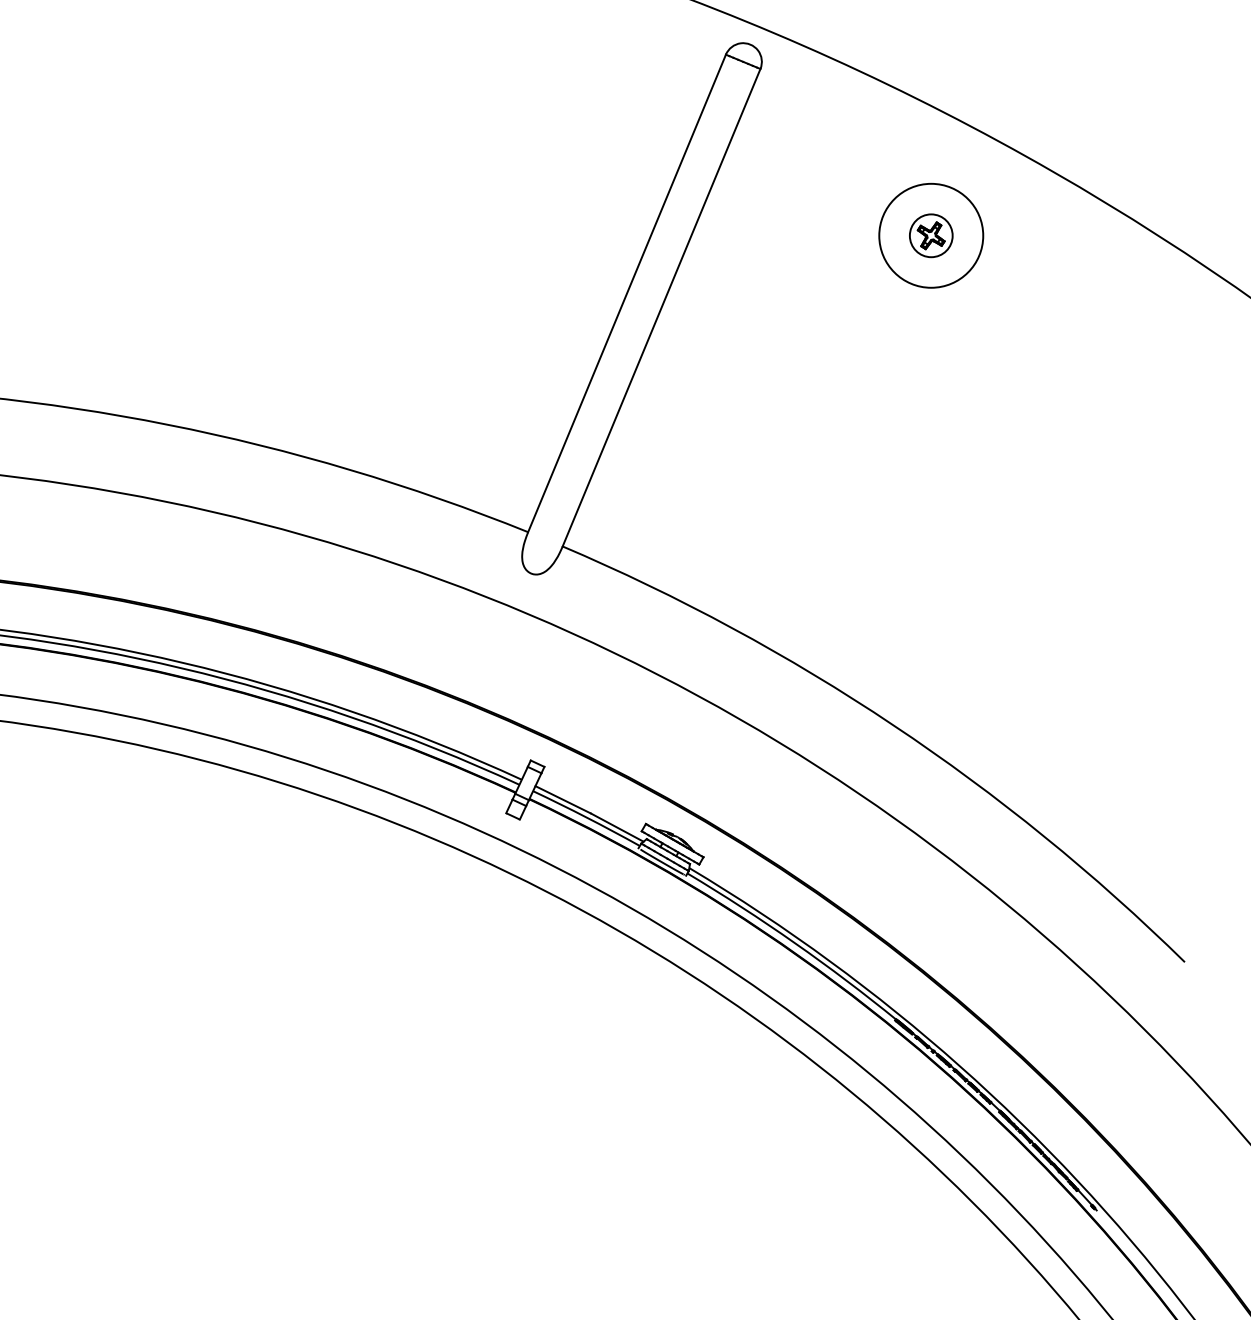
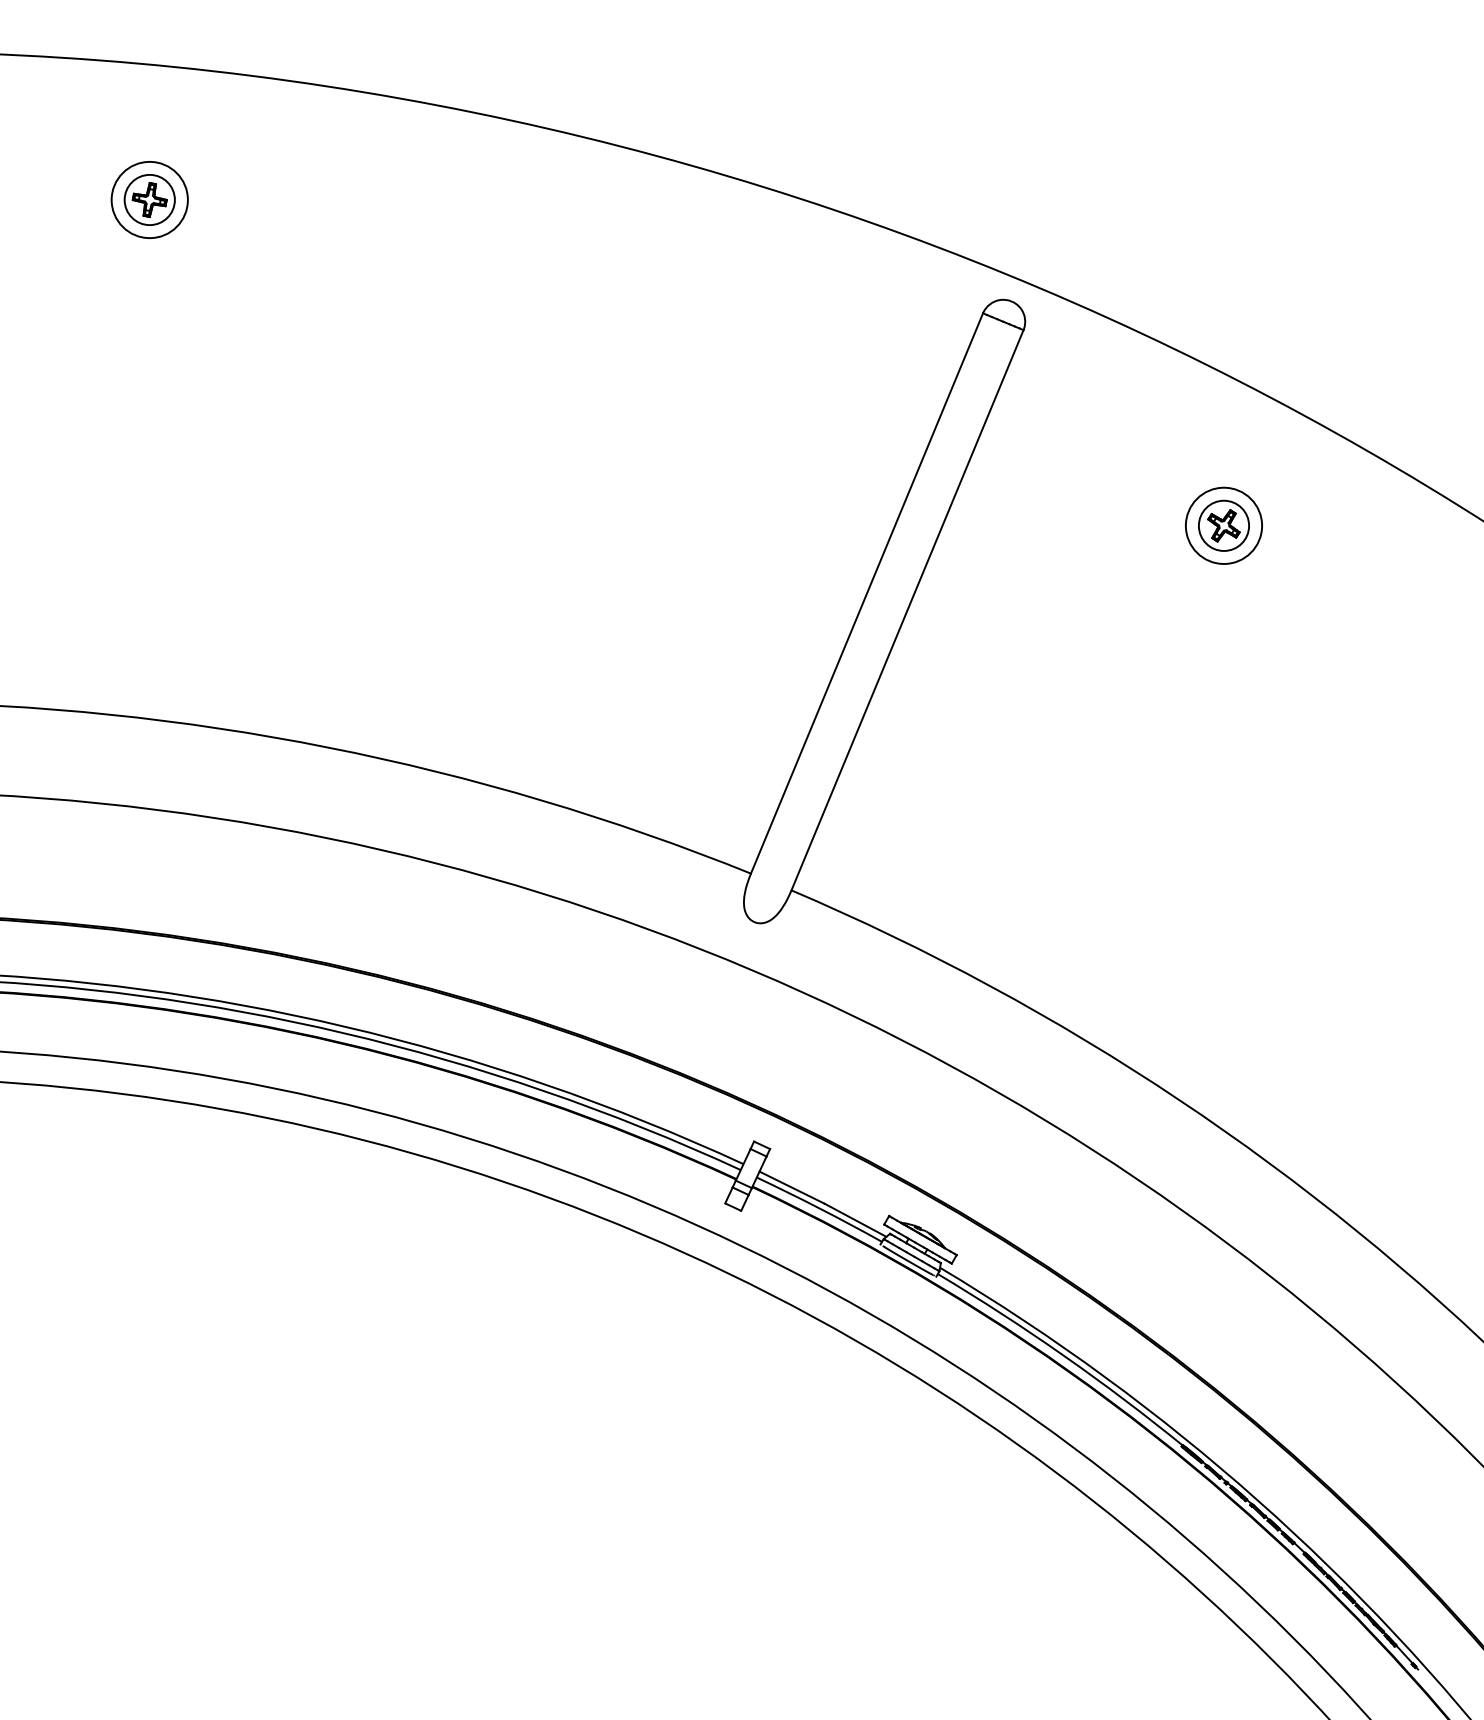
circle: (930, 235) -> (1223, 525), size x0.62

